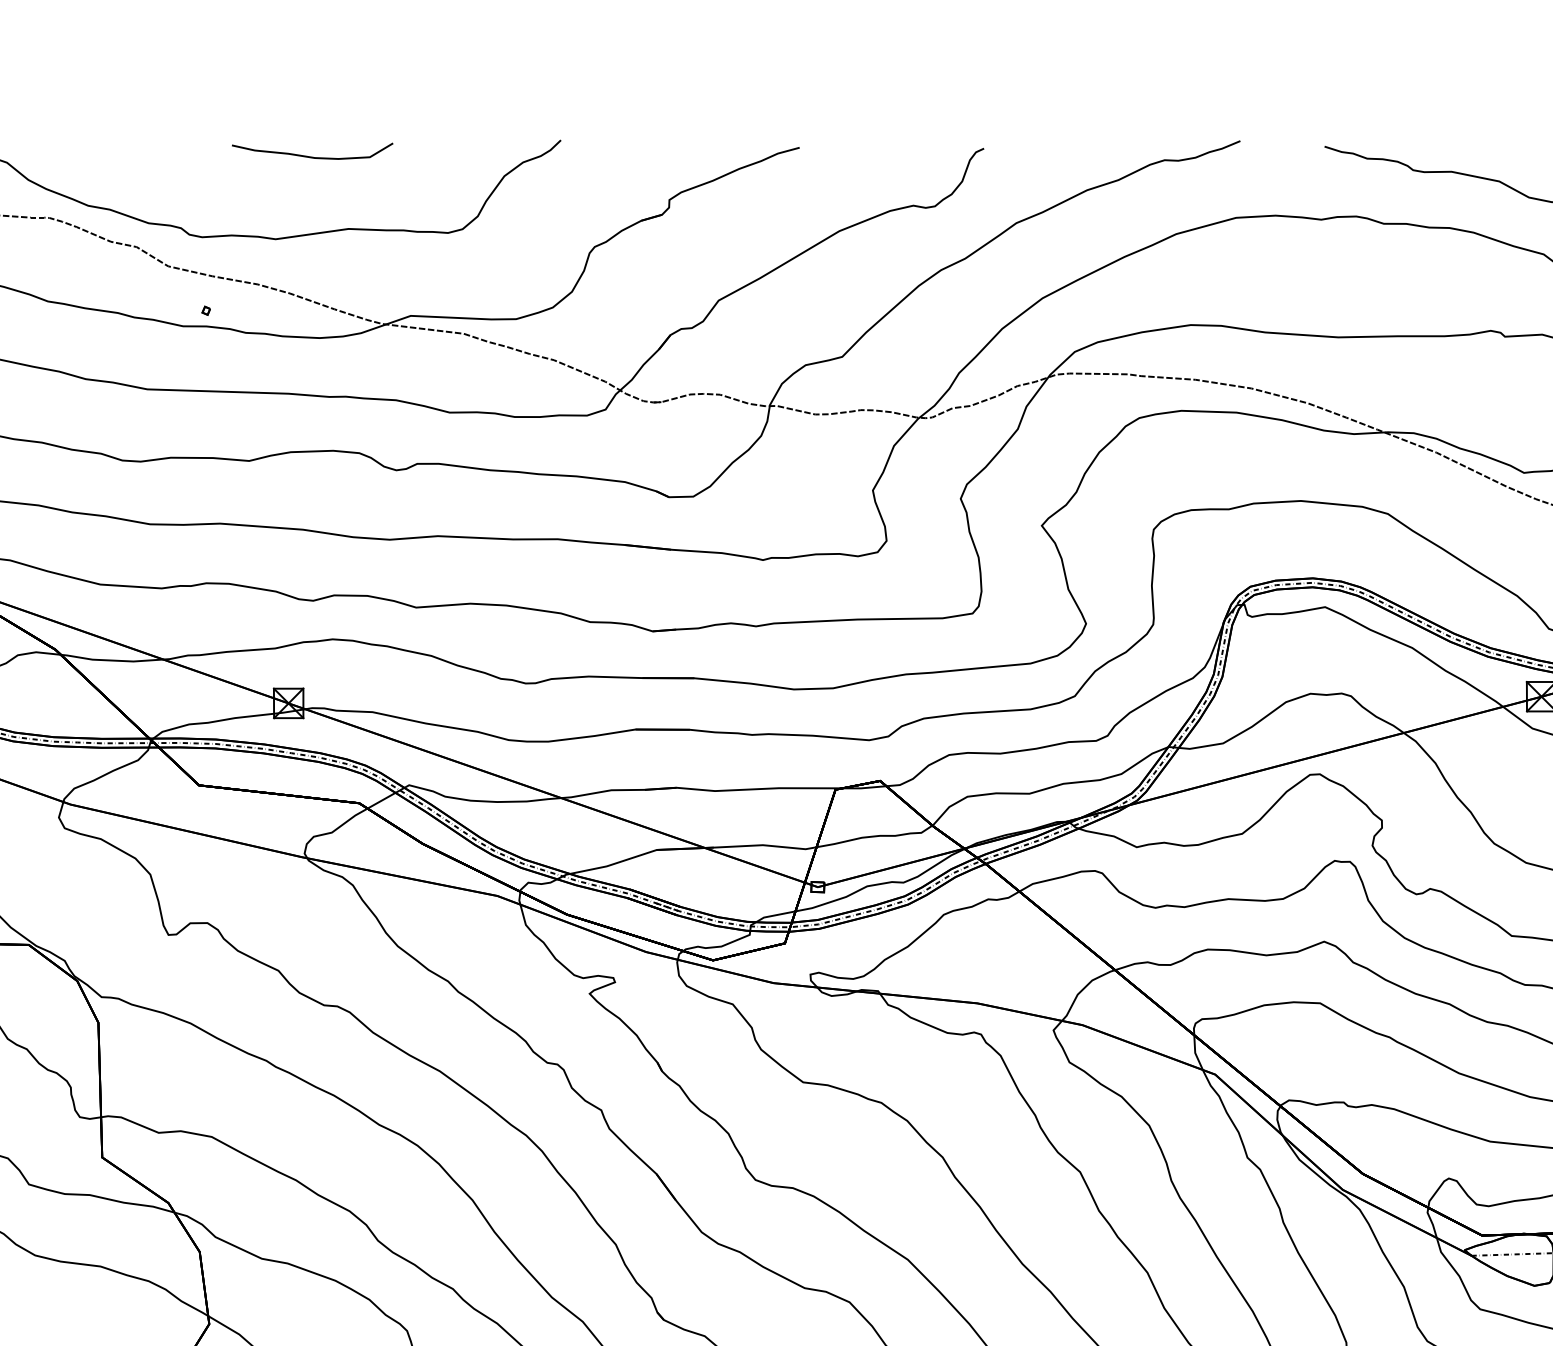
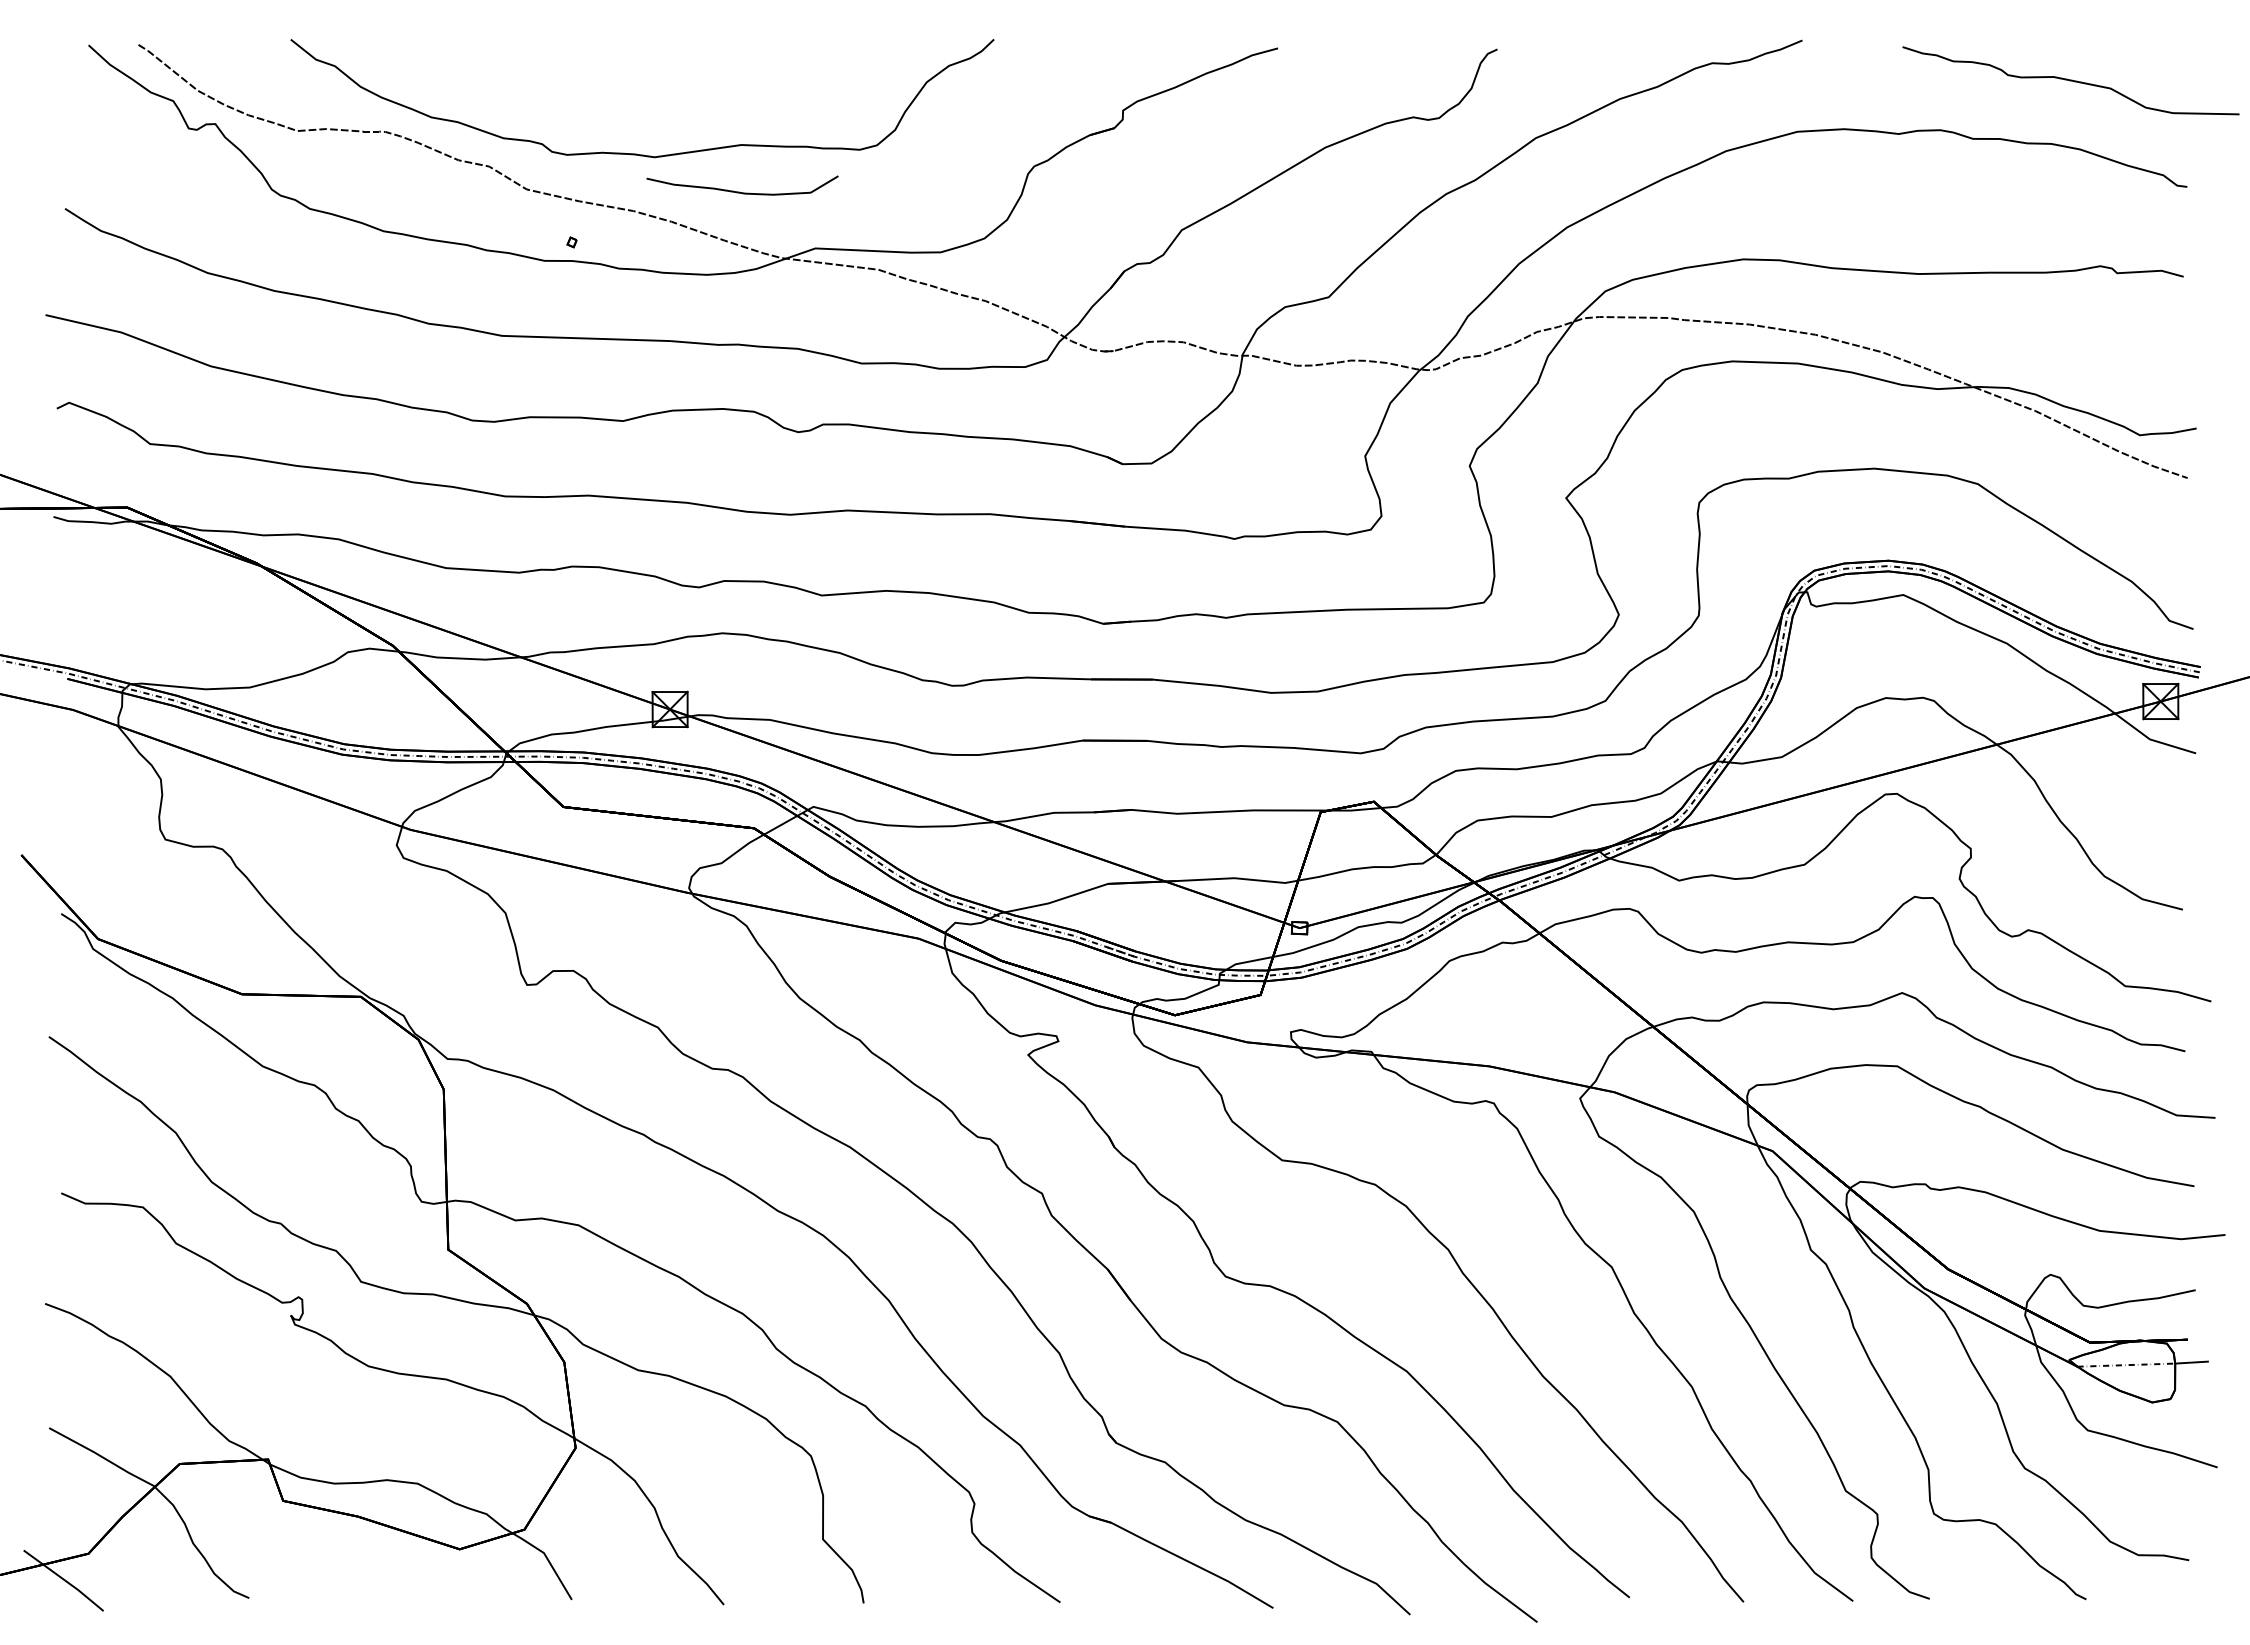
curve: (310, 156) -> (739, 191), moved

